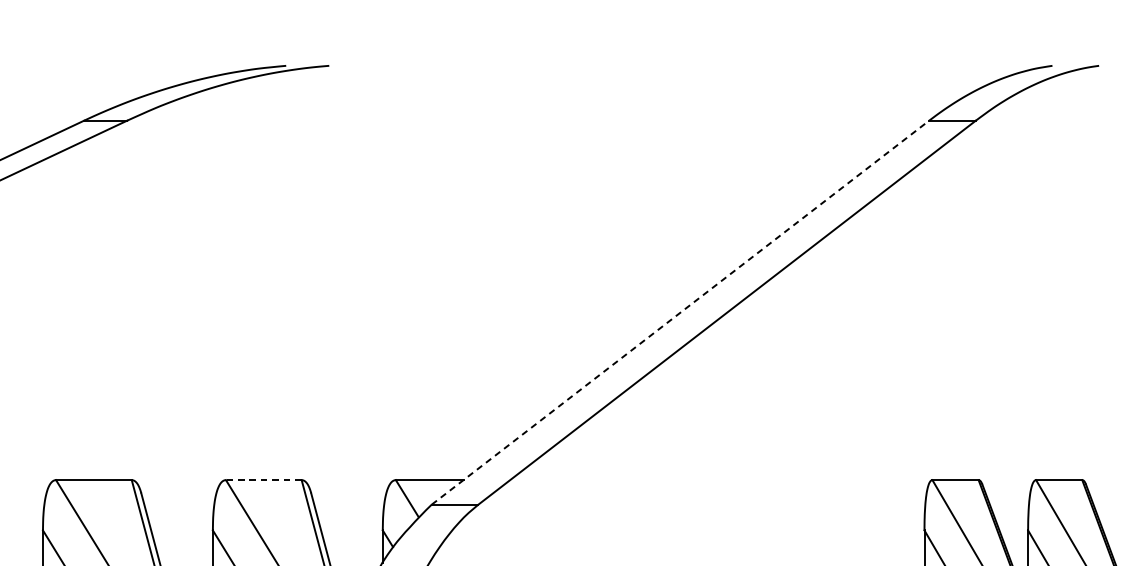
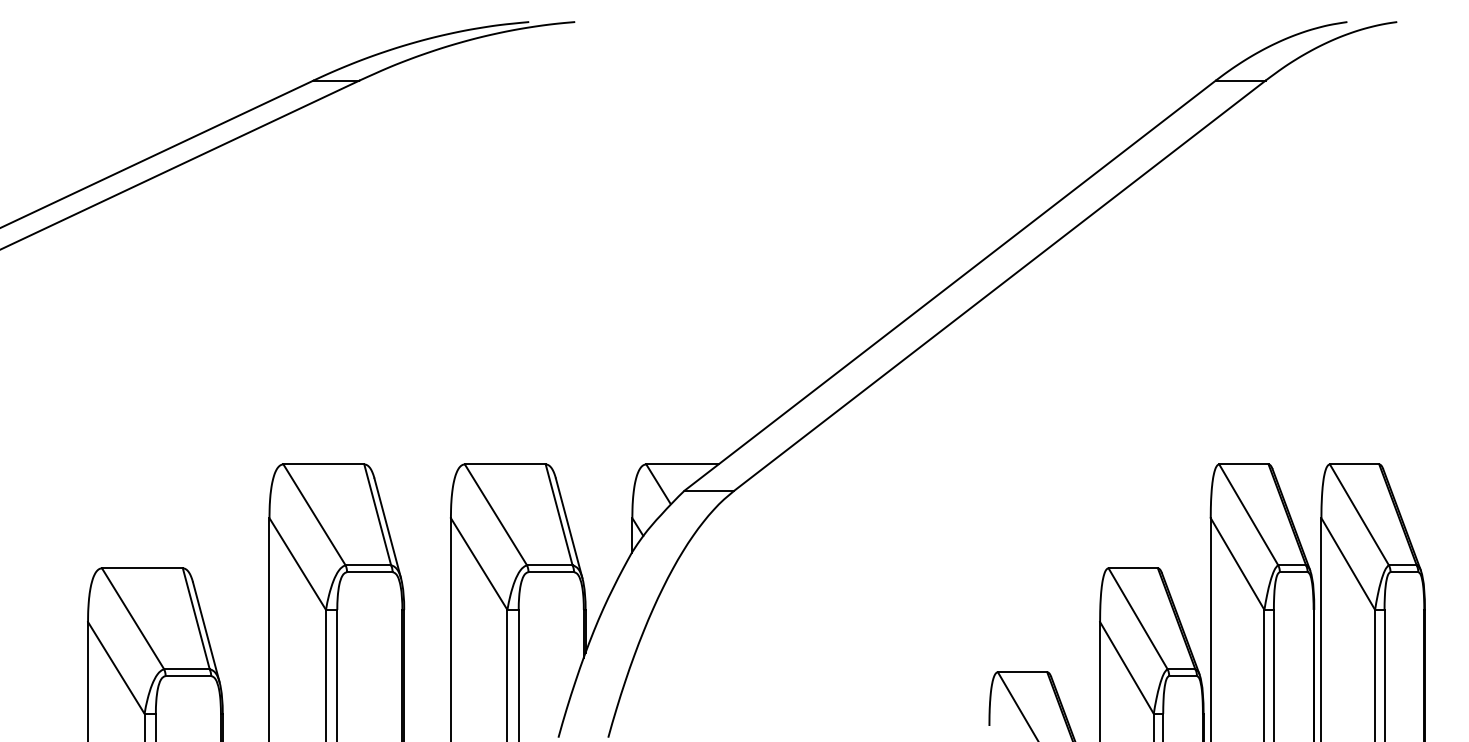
line: (680, 312) -> (950, 285), dashed -> solid
line: (263, 480) -> (504, 464), dashed -> solid

